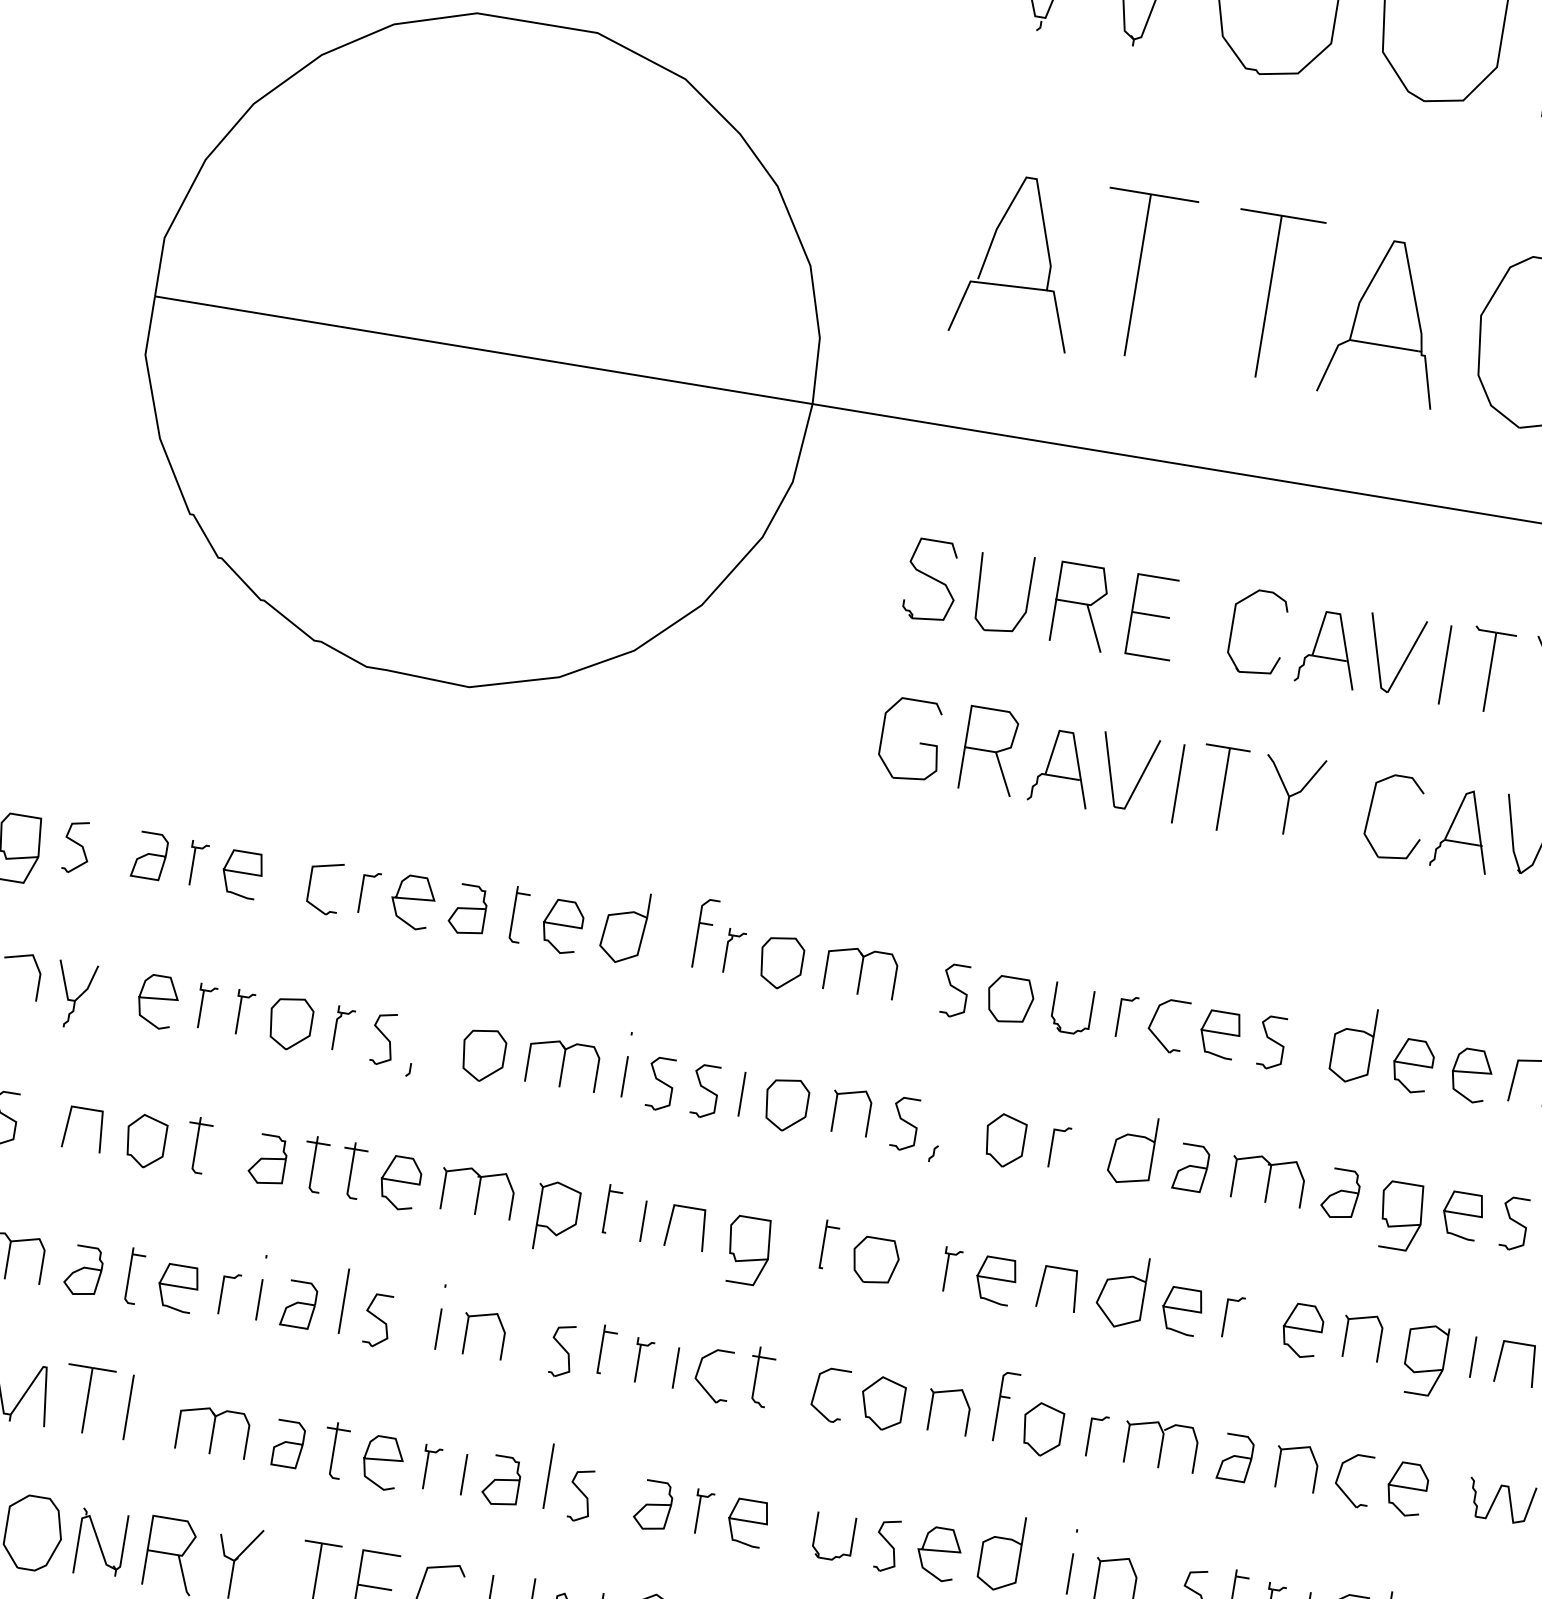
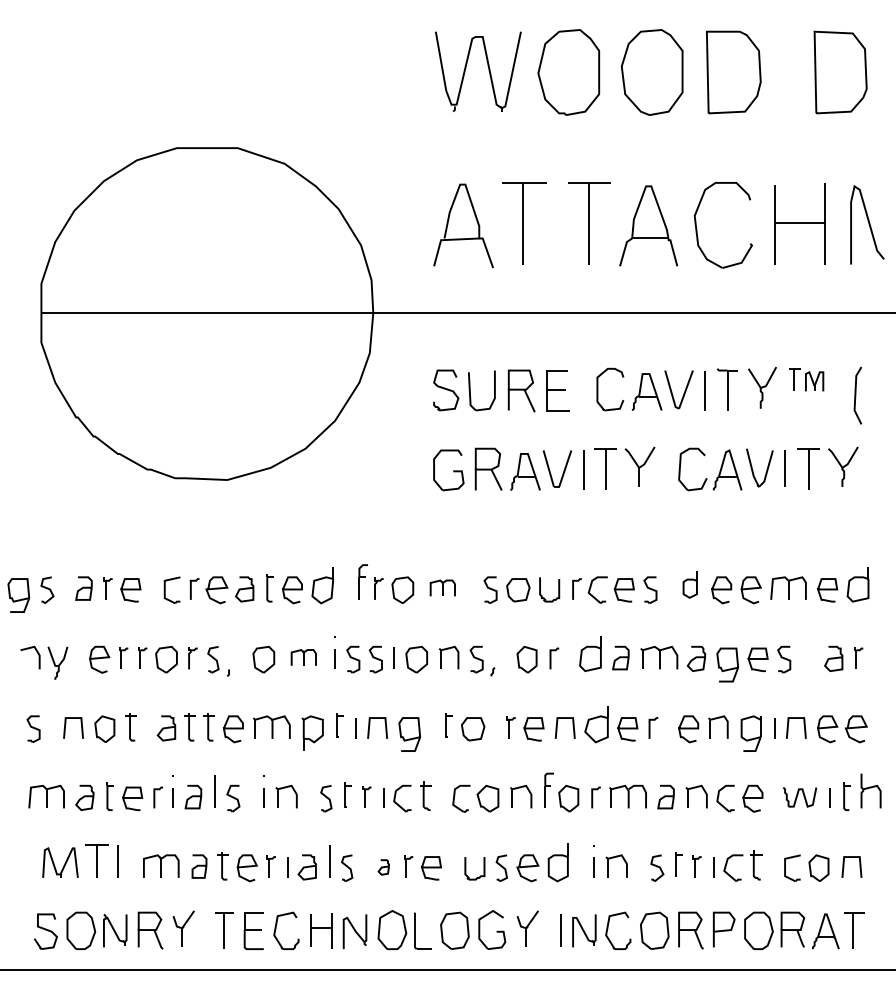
part: (860, 970) -> (442, 587), size x0.7
part: (1351, 1044) -> (689, 584), size x0.7
part: (562, 1063) -> (303, 657), size x0.7
part: (652, 1505) -> (383, 867), size x0.6

